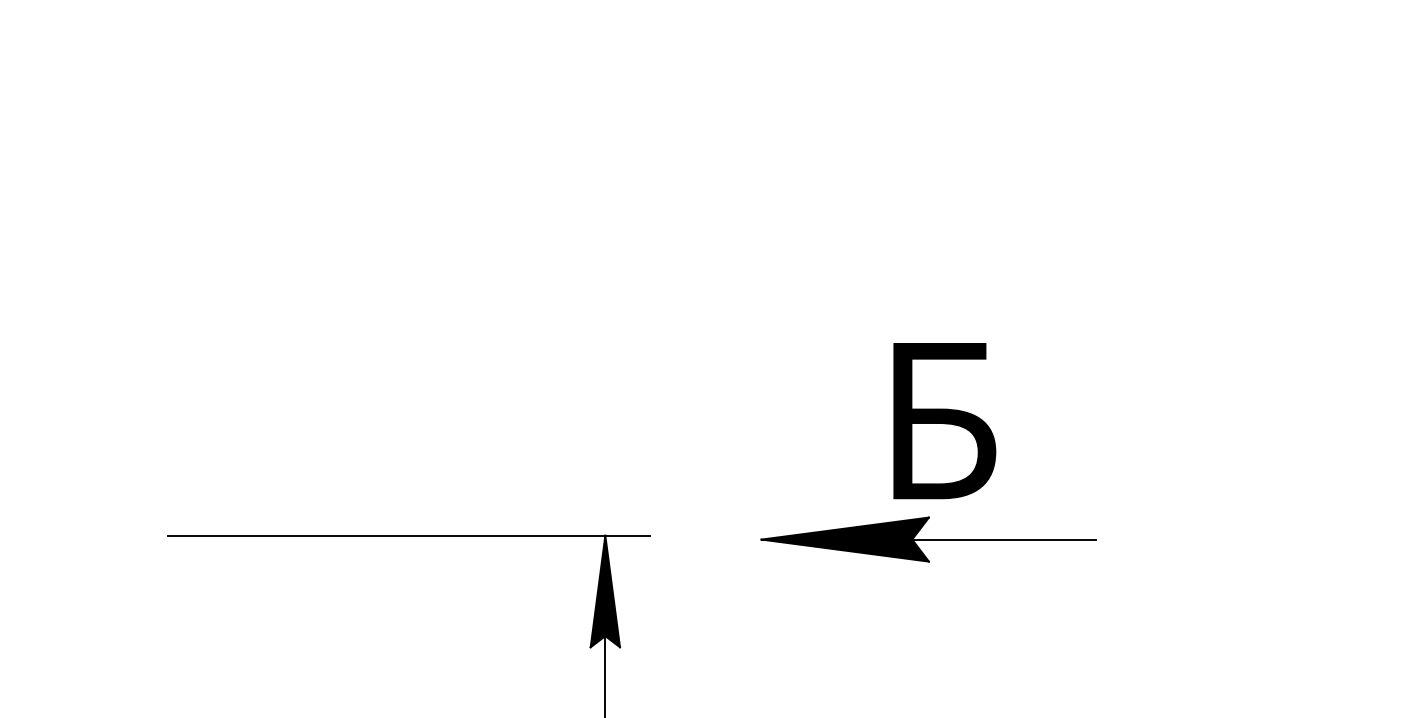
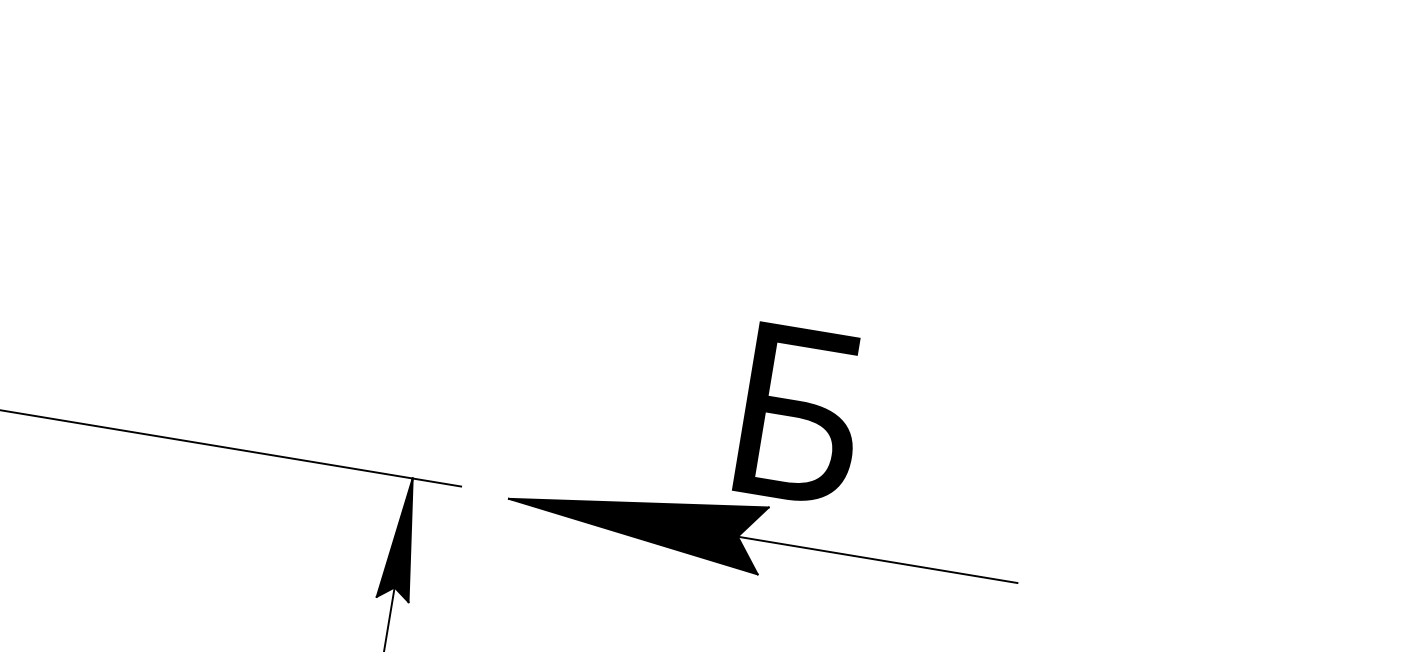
part: (928, 539) -> (762, 540), size x1.4

